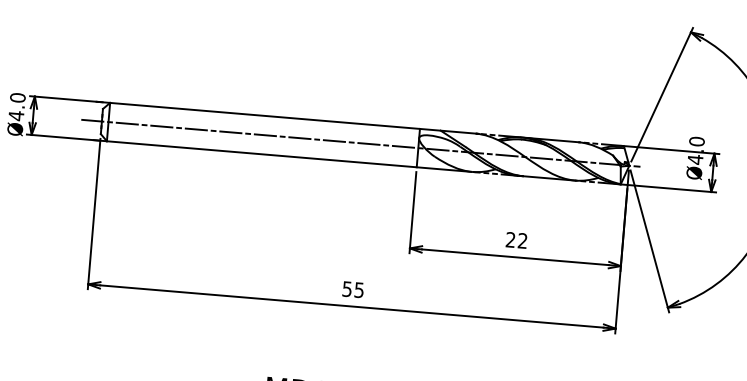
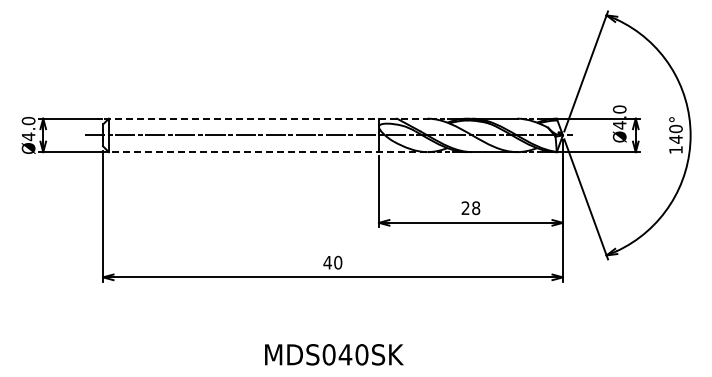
line: (286, 117) -> (262, 118), solid -> dashed
line: (281, 156) -> (261, 152), solid -> dashed
text: (523, 241) -> (476, 208), 22 -> 28
text: (352, 289) -> (332, 262), 55 -> 40

